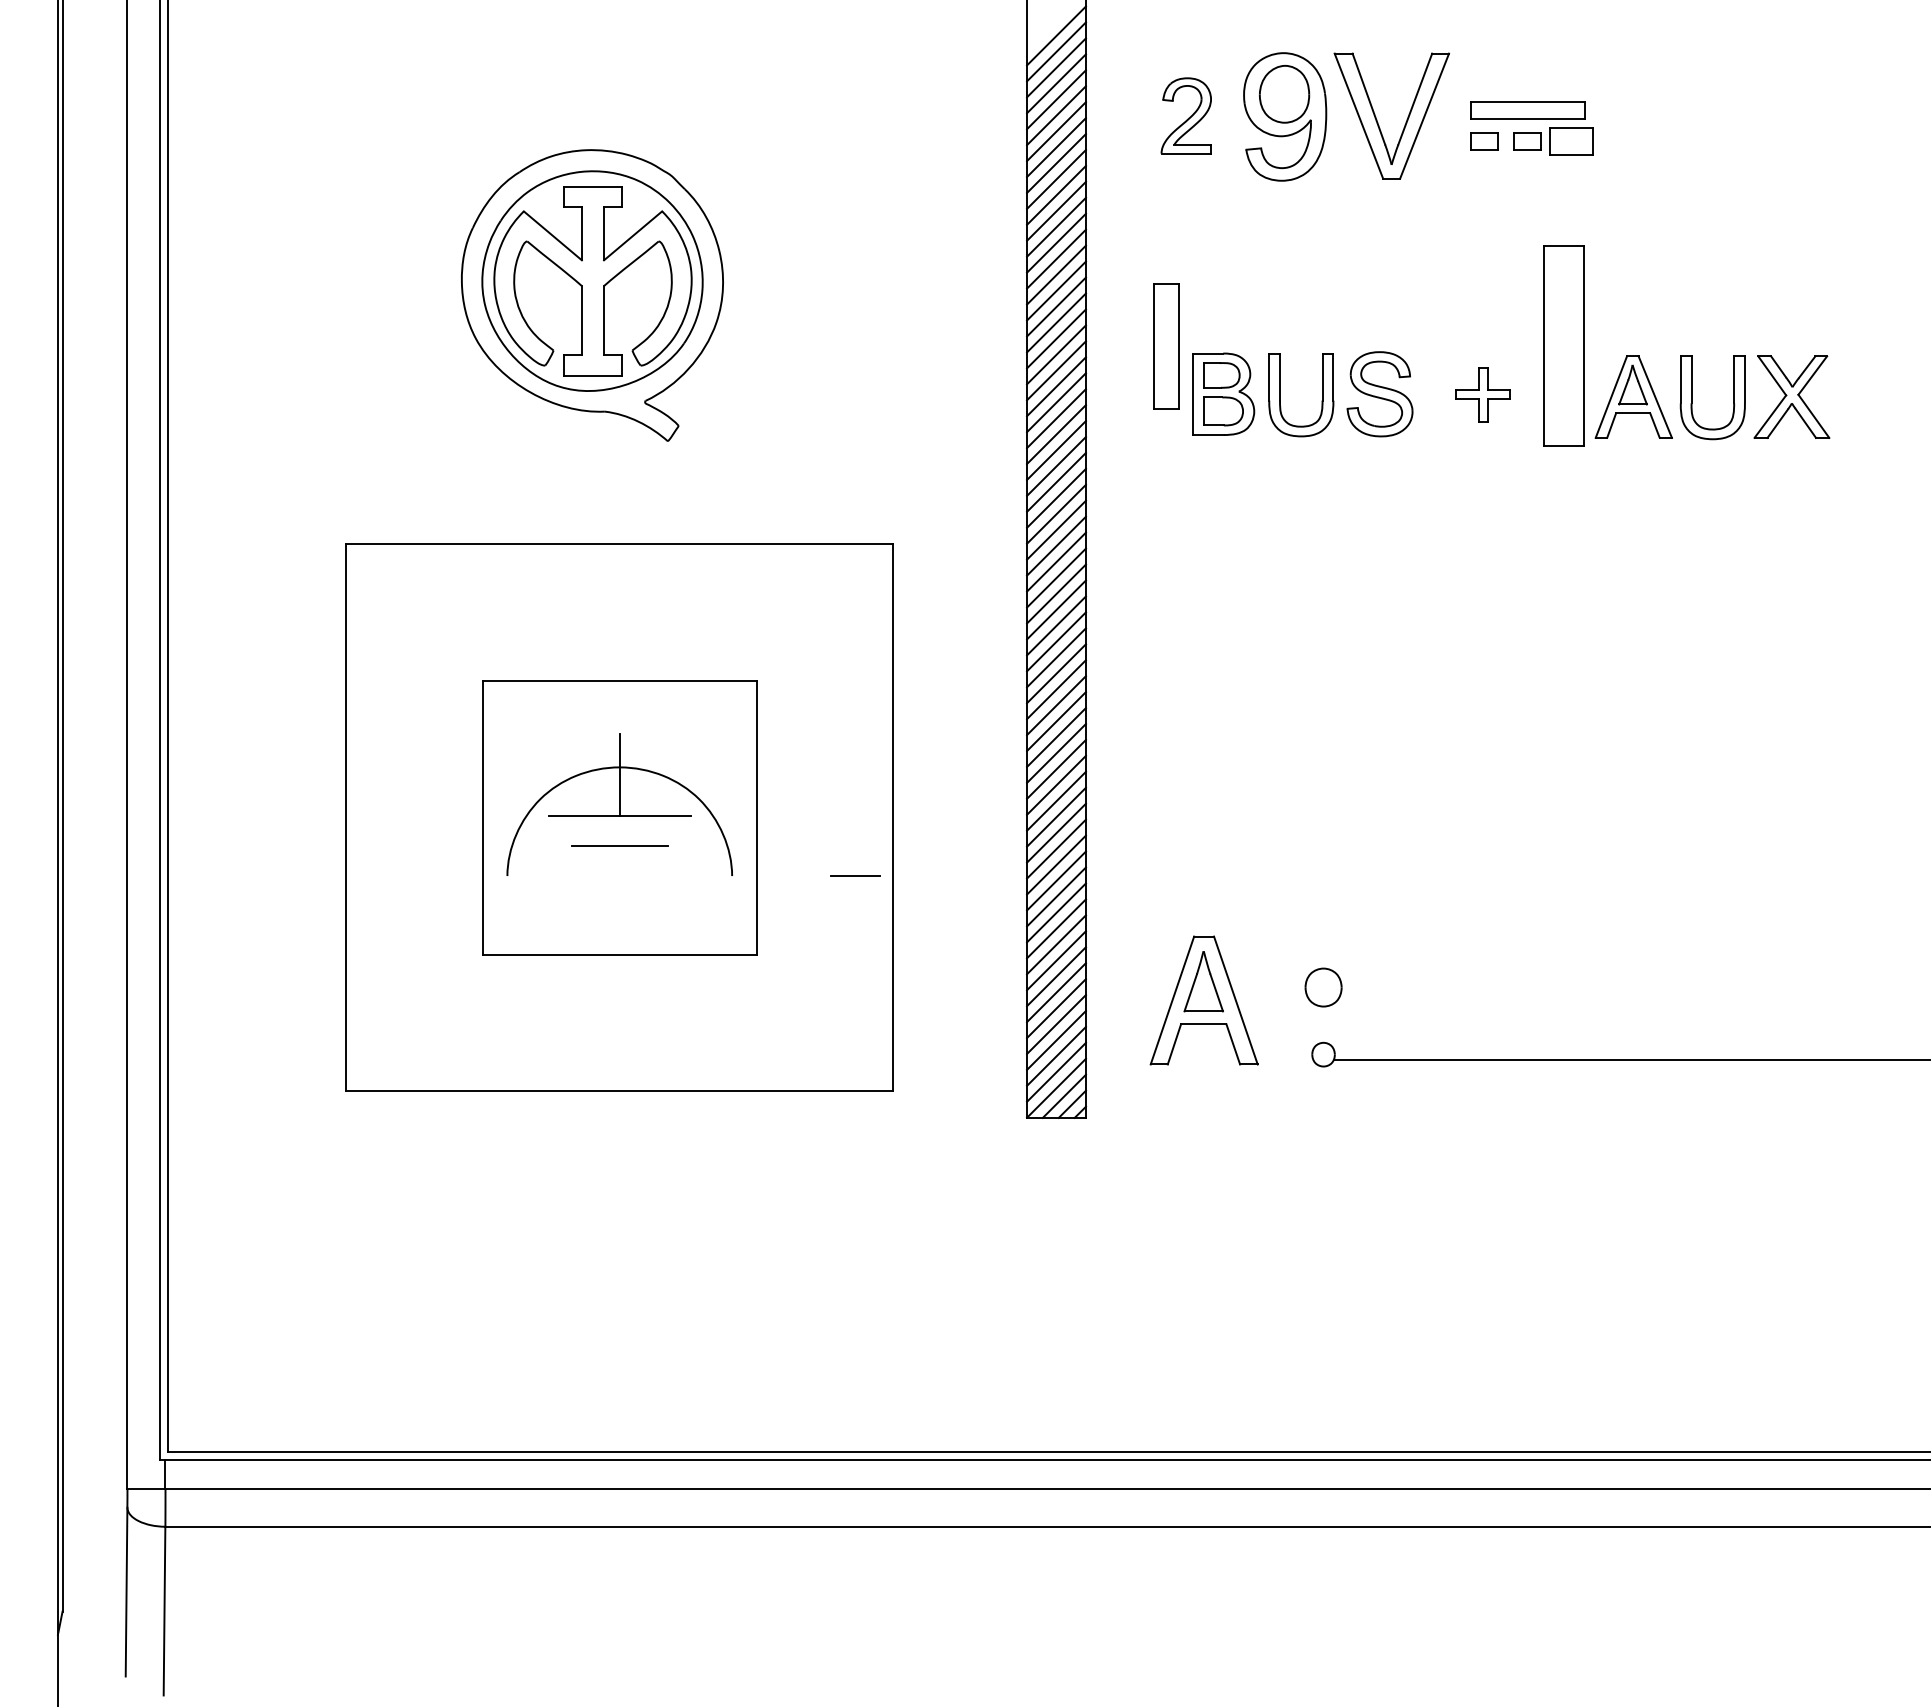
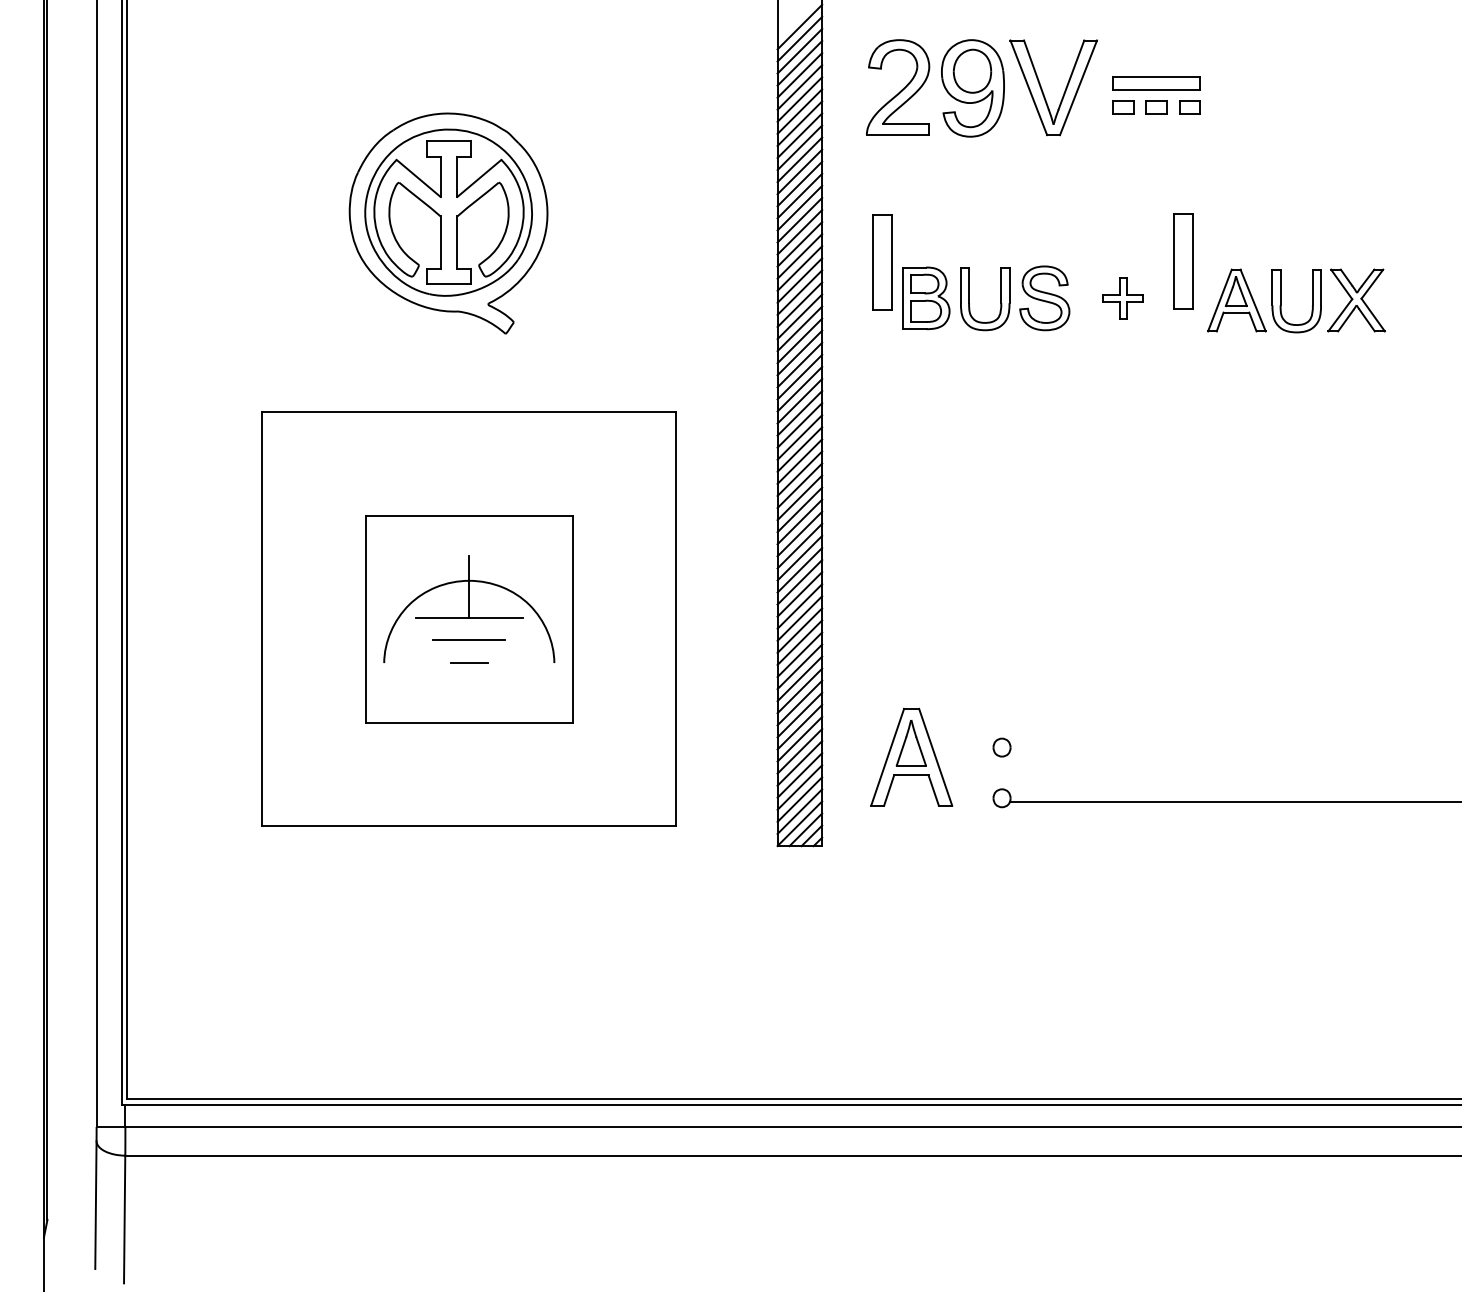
part: (1186, 115) -> (898, 87), size x1.67
part: (1571, 141) -> (1189, 107), size x0.62
part: (1563, 345) -> (1183, 261), size x0.62
line: (855, 875) -> (469, 662), moved
part: (1323, 987) -> (1002, 747), size x0.62

